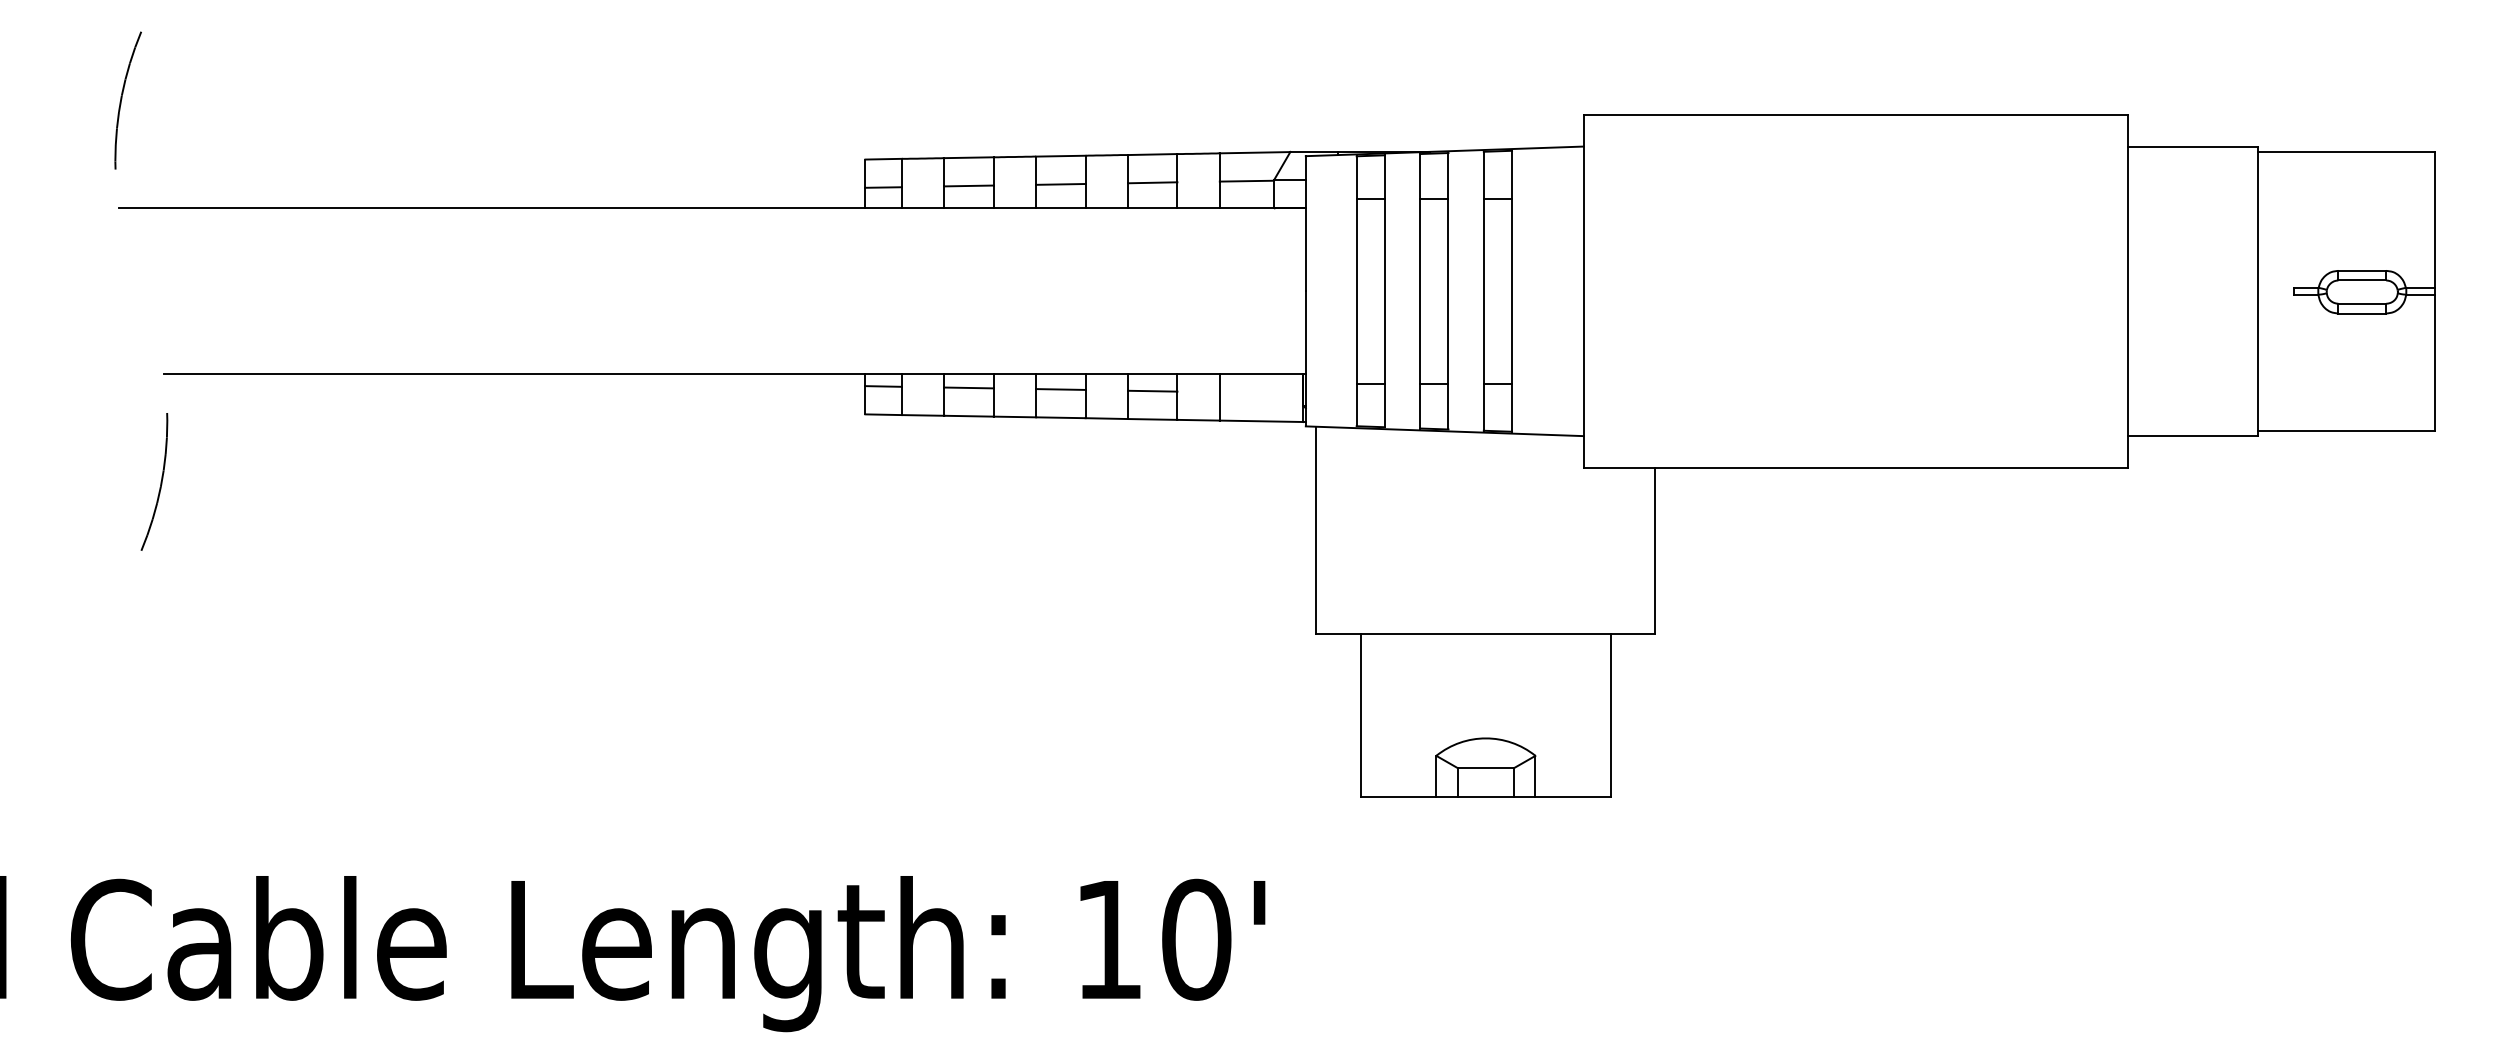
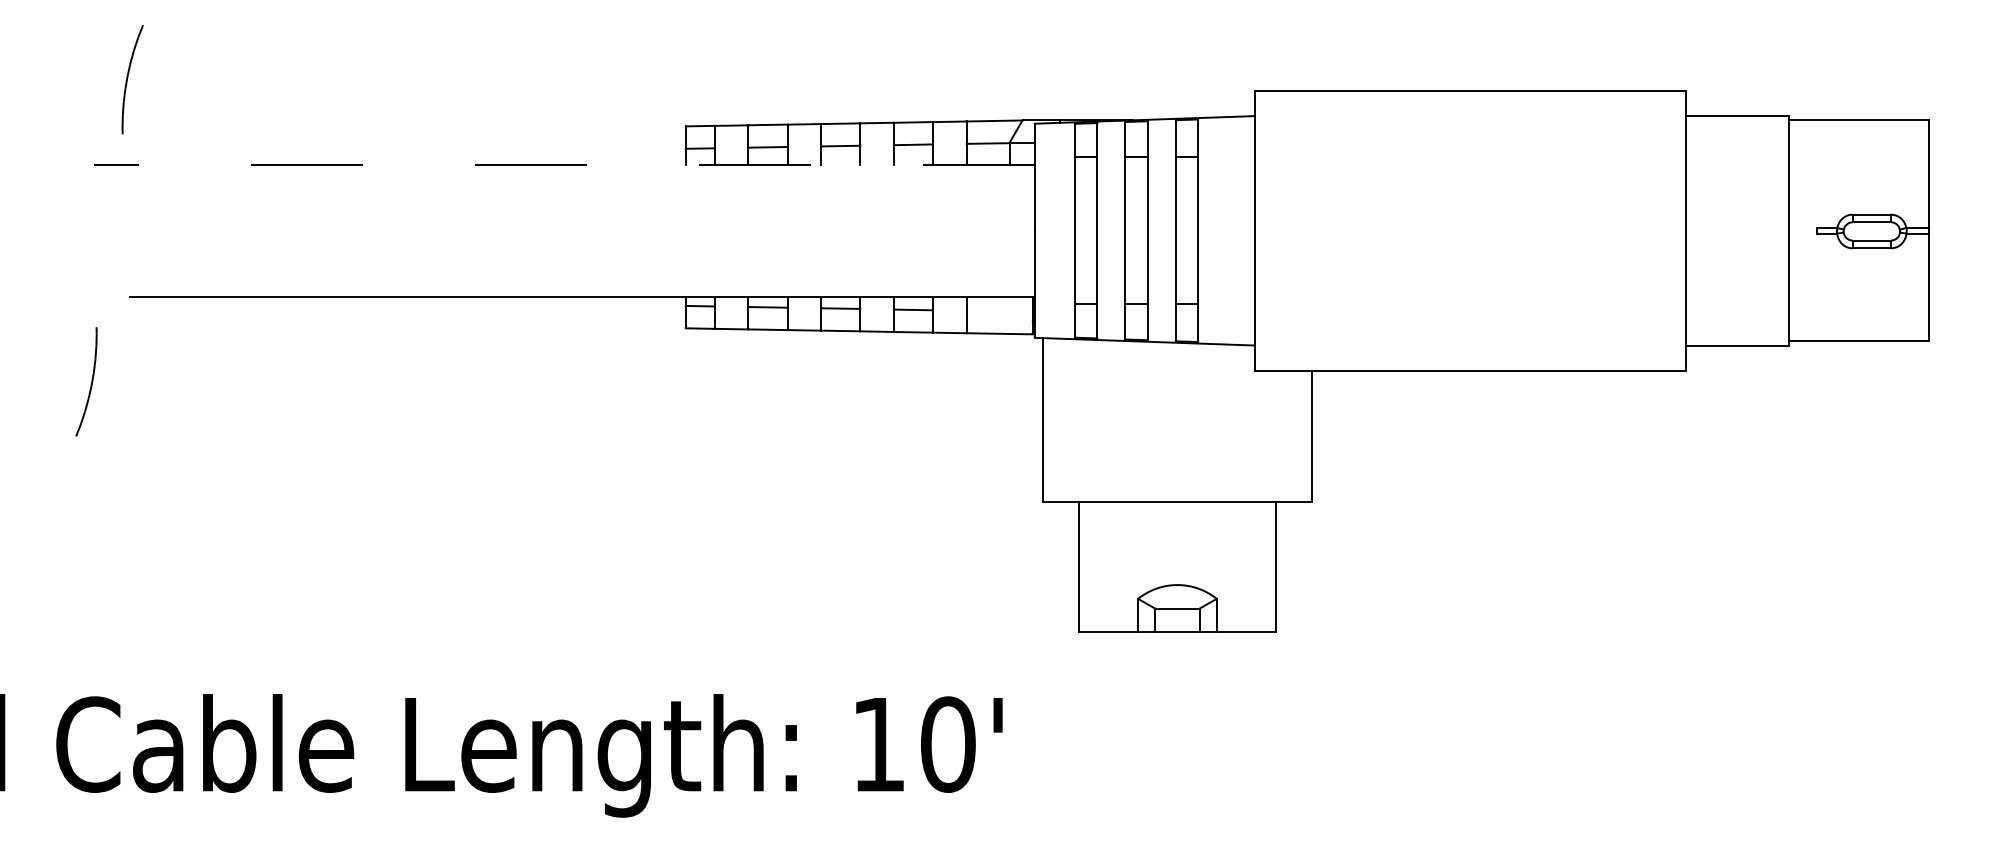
arc: (122, 99) -> (128, 78), moved
line: (711, 208) -> (563, 165), solid -> dashed
arc: (160, 481) -> (91, 381), moved

